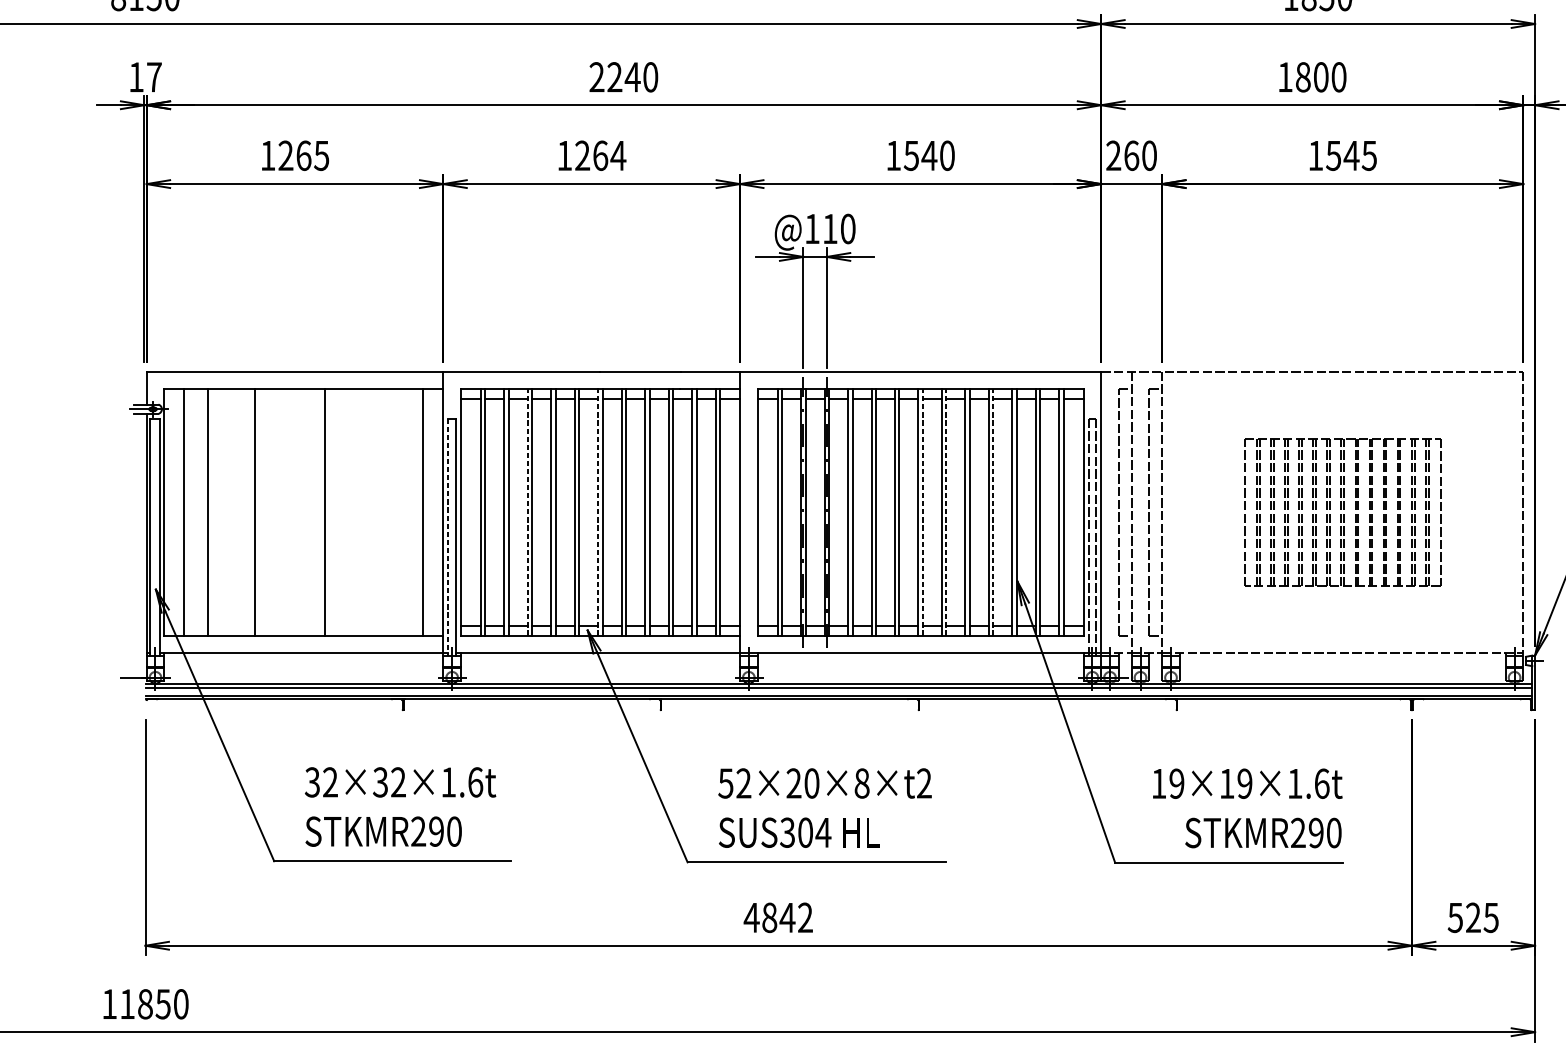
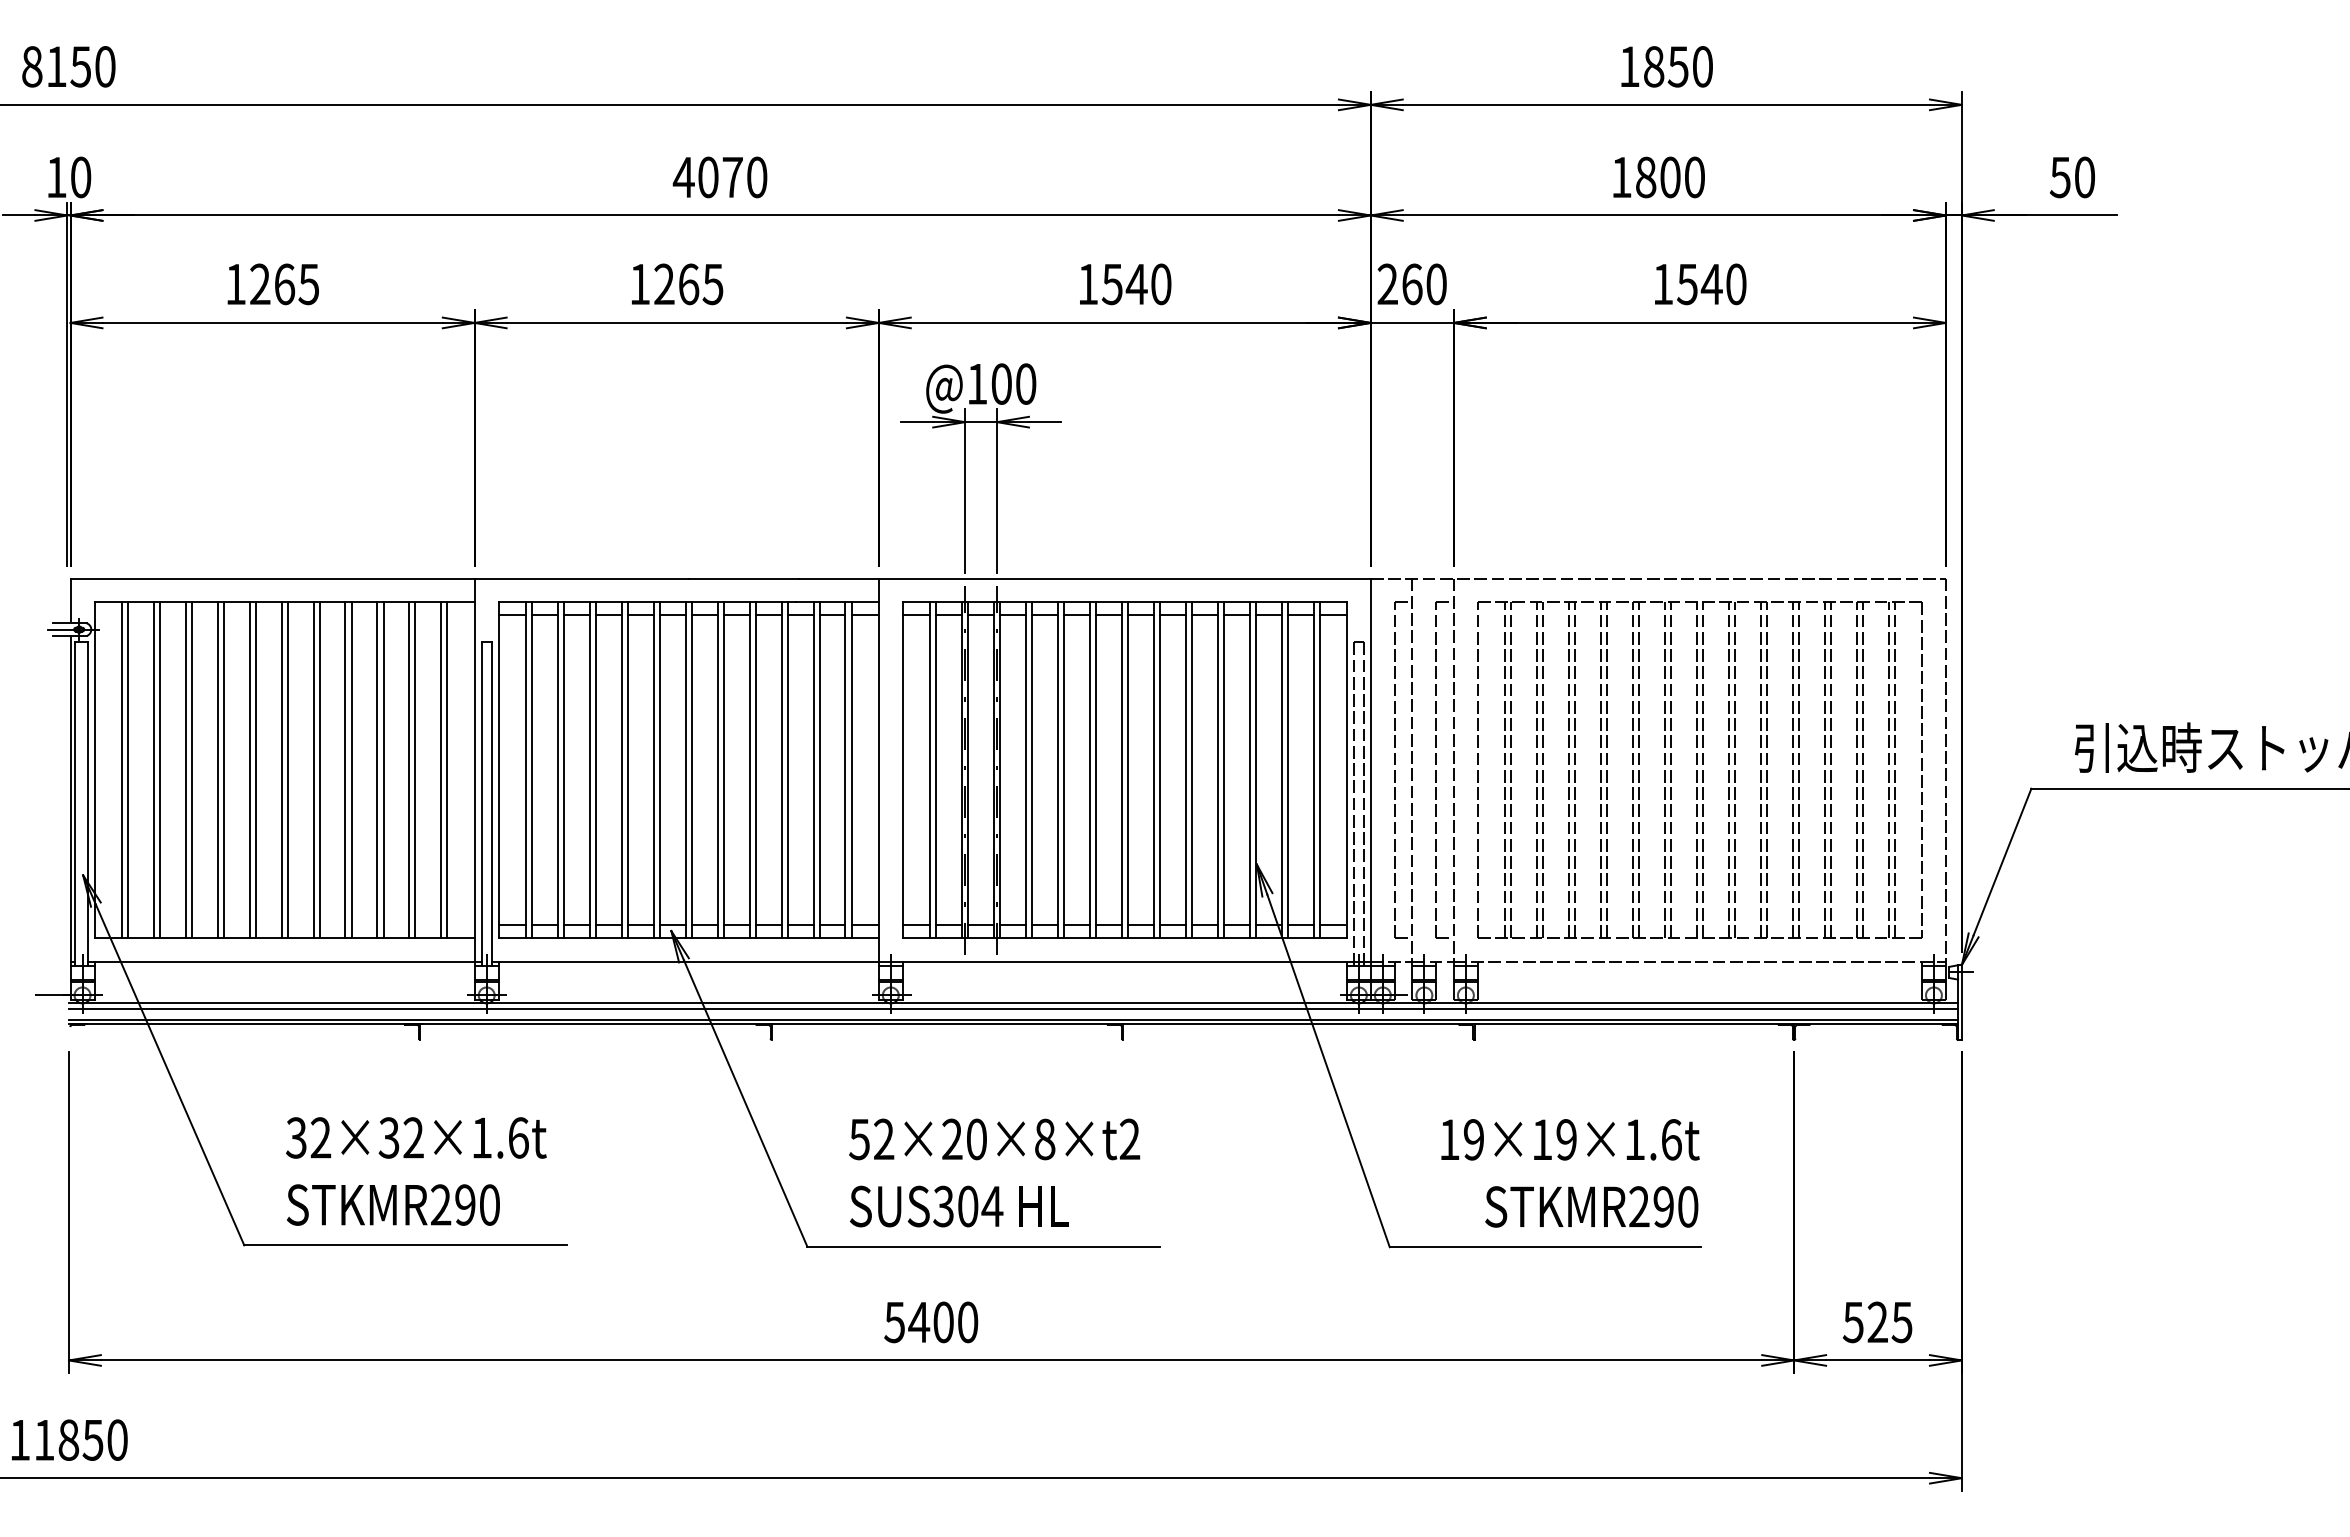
text: (154, 77) -> (81, 177), 17 -> 10
text: (614, 77) -> (707, 177), 2240 -> 4070
text: (618, 155) -> (713, 284), 1264 -> 1265
text: (1368, 155) -> (1735, 284), 1545 -> 1540
text: (830, 228) -> (1001, 383), @110 -> @100
line: (188, 511) -> (127, 769), added
line: (211, 511) -> (159, 769), added
line: (231, 511) -> (185, 769), added
line: (235, 511) -> (191, 769), added
line: (258, 511) -> (223, 769), added
line: (278, 511) -> (249, 769), added
line: (282, 511) -> (255, 769), added
line: (301, 511) -> (281, 769), added
line: (305, 511) -> (287, 769), added
line: (329, 511) -> (319, 769), added
line: (348, 511) -> (345, 769), added
line: (352, 511) -> (351, 769), added
line: (372, 511) -> (377, 769), added
line: (376, 511) -> (383, 769), added
line: (395, 511) -> (409, 769), added
line: (399, 511) -> (415, 769), added
line: (418, 511) -> (441, 769), added
part: (1342, 511) -> (1699, 769), size x1.67
line: (527, 512) -> (589, 770), dashed -> solid
line: (598, 512) -> (685, 770), dashed -> solid
line: (922, 512) -> (1127, 770), dashed -> solid
line: (946, 512) -> (1159, 770), dashed -> solid
line: (993, 512) -> (1223, 770), dashed -> solid
line: (448, 537) -> (481, 804), dashed -> solid
text: (777, 917) -> (930, 1322), 4842 -> 5400

